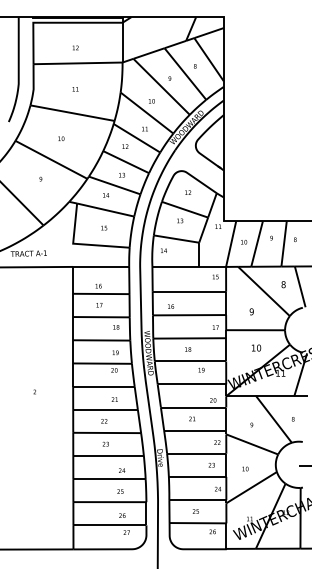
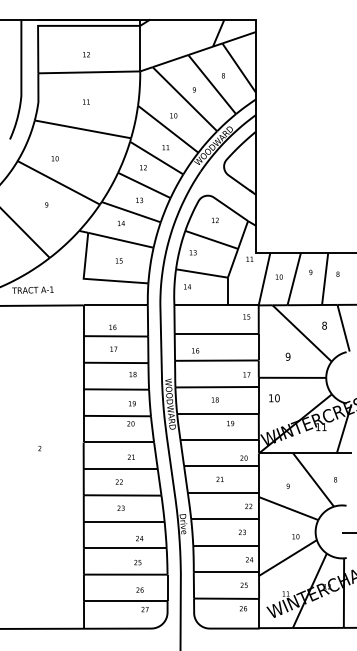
text: (60, 138) -> (54, 158), moved
text: (179, 220) -> (192, 252), moved
text: (256, 348) -> (274, 398), moved
text: (245, 468) -> (295, 536), moved
text: (195, 510) -> (243, 584), moved

